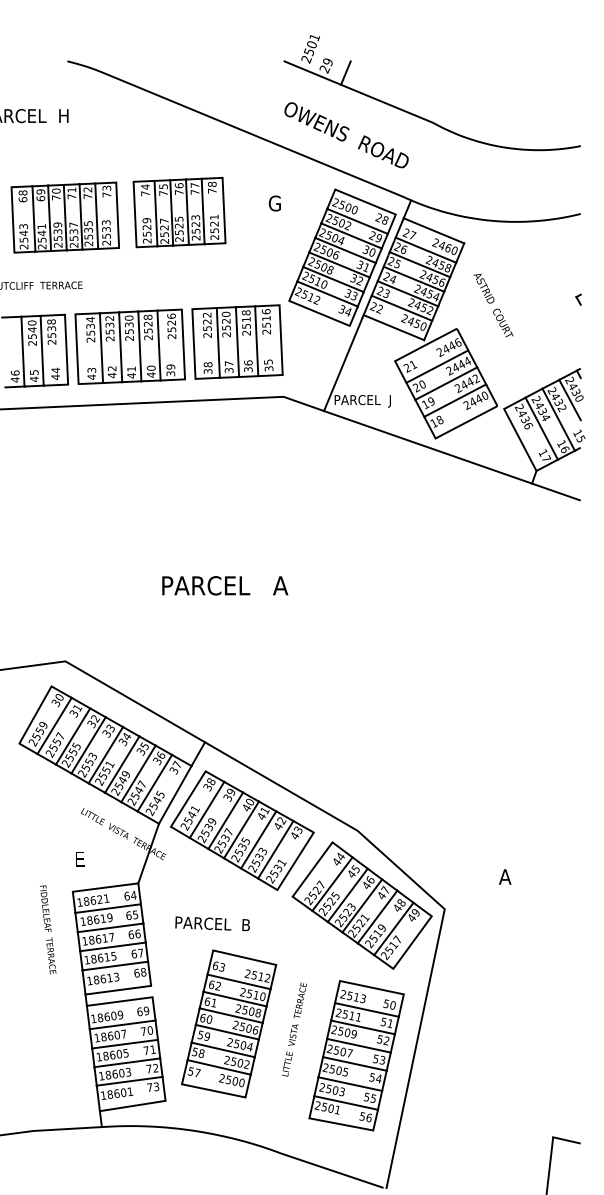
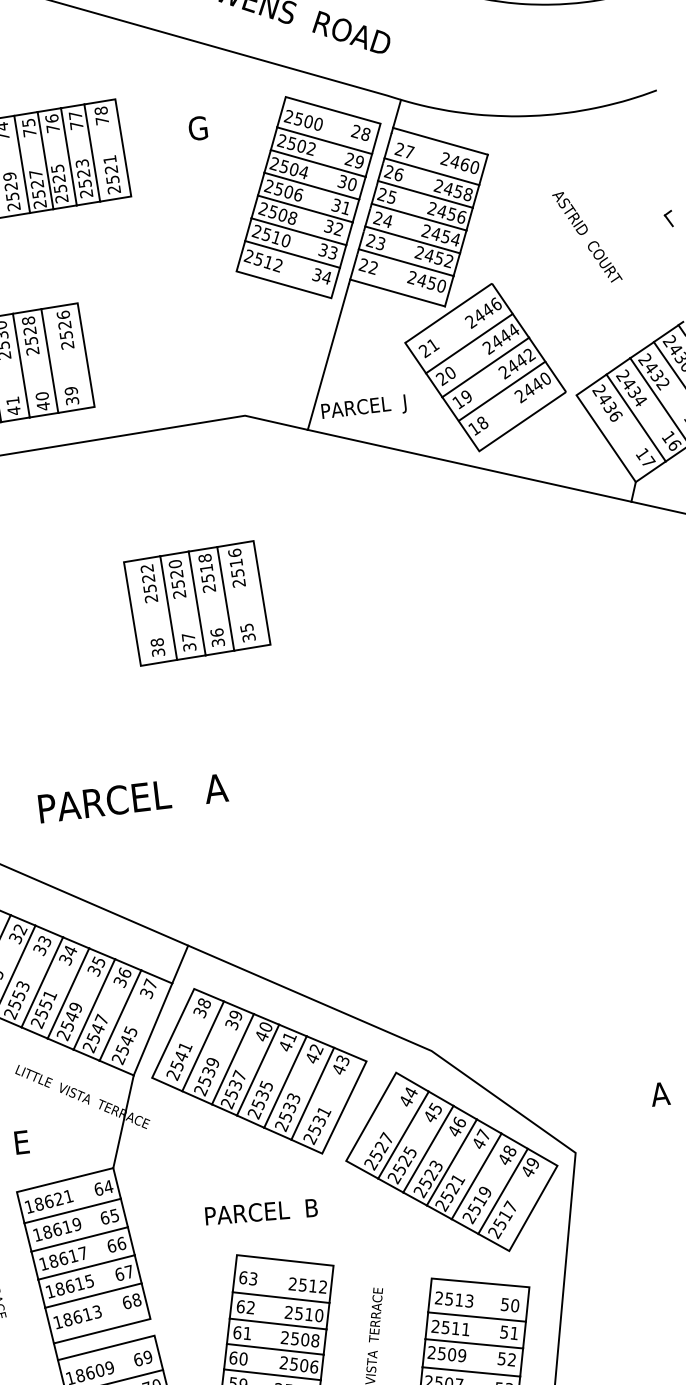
text: (493, 305) -> (587, 237), moved
part: (237, 341) -> (197, 602), moved
text: (225, 585) -> (133, 797), moved
text: (212, 923) -> (261, 1211), moved

